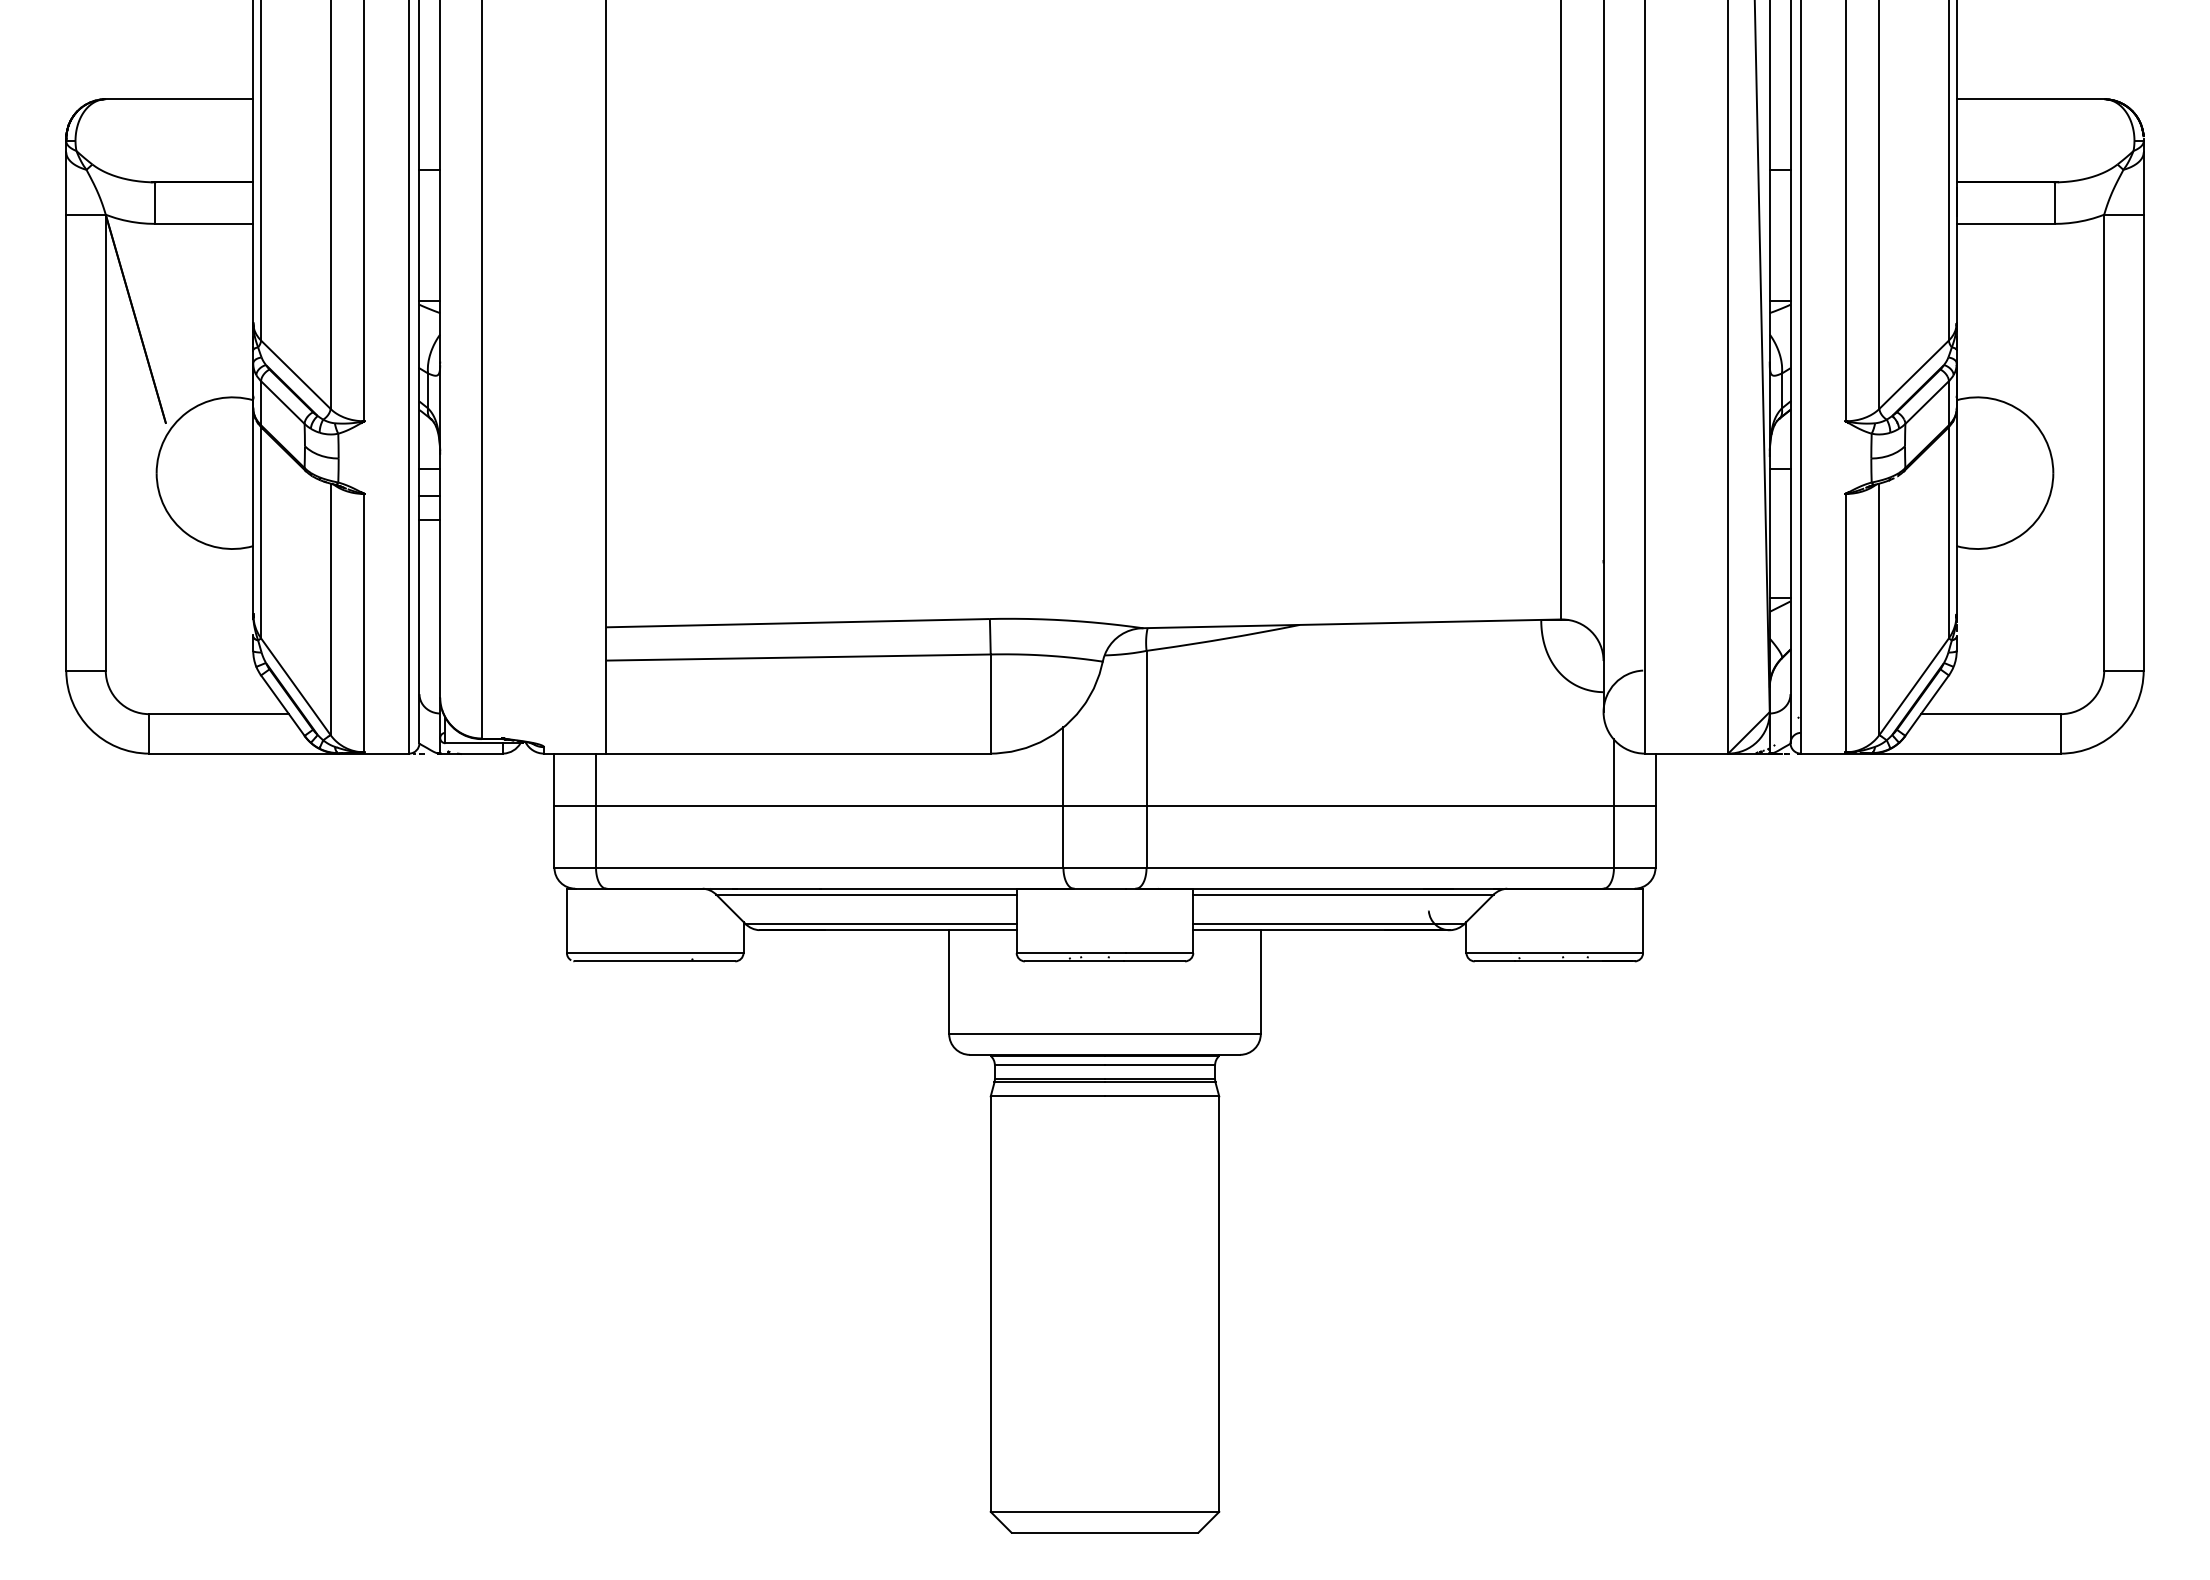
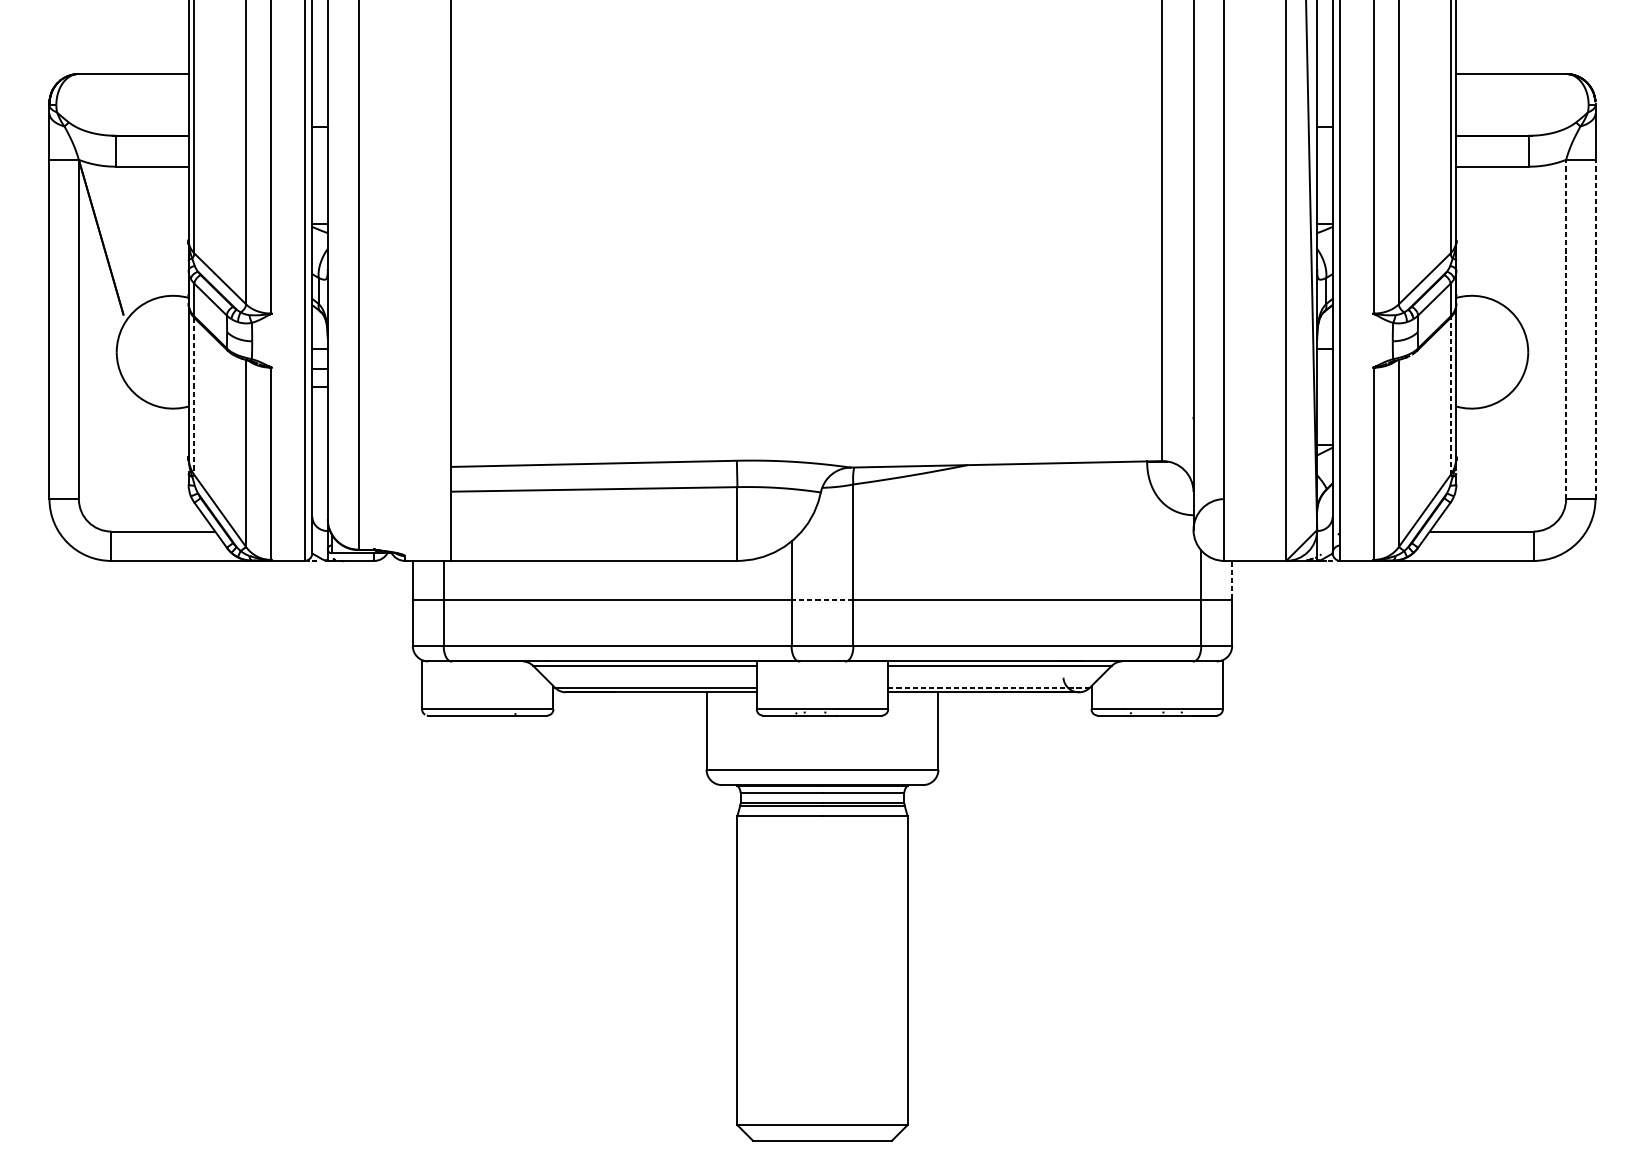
line: (2104, 442) -> (1566, 329), solid -> dashed
line: (2143, 442) -> (1595, 329), solid -> dashed
line: (261, 532) -> (194, 396), solid -> dashed
line: (1948, 532) -> (1450, 396), solid -> dashed
line: (1655, 779) -> (1232, 580), solid -> dashed
line: (1105, 805) -> (822, 599), solid -> dashed
line: (1329, 924) -> (989, 688), solid -> dashed

